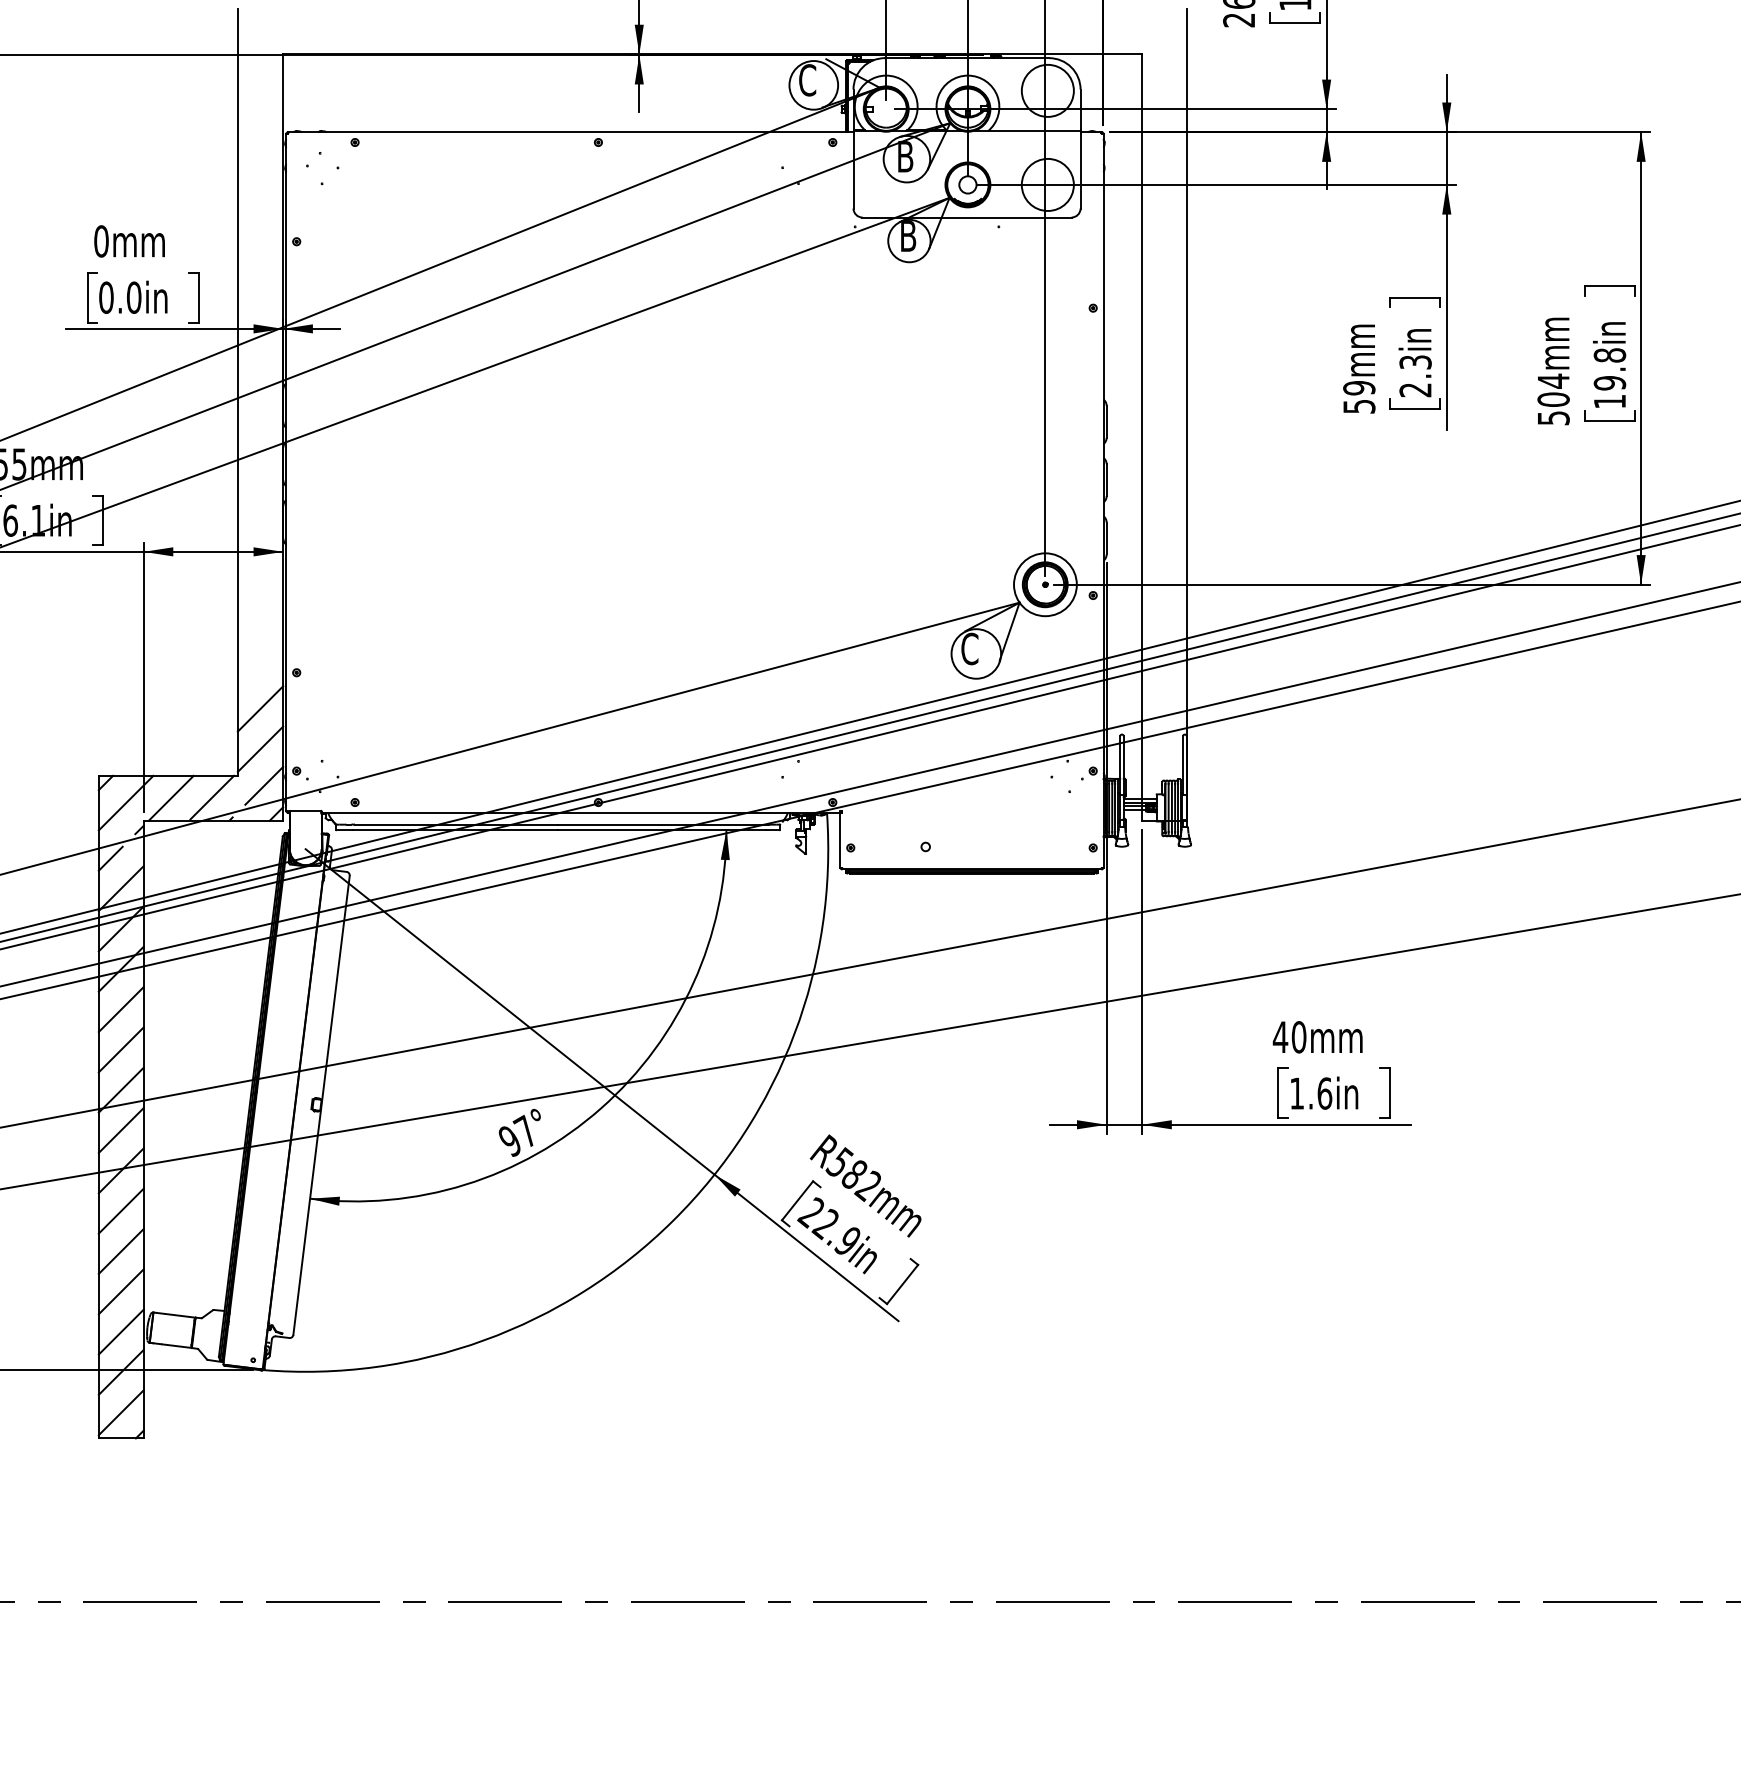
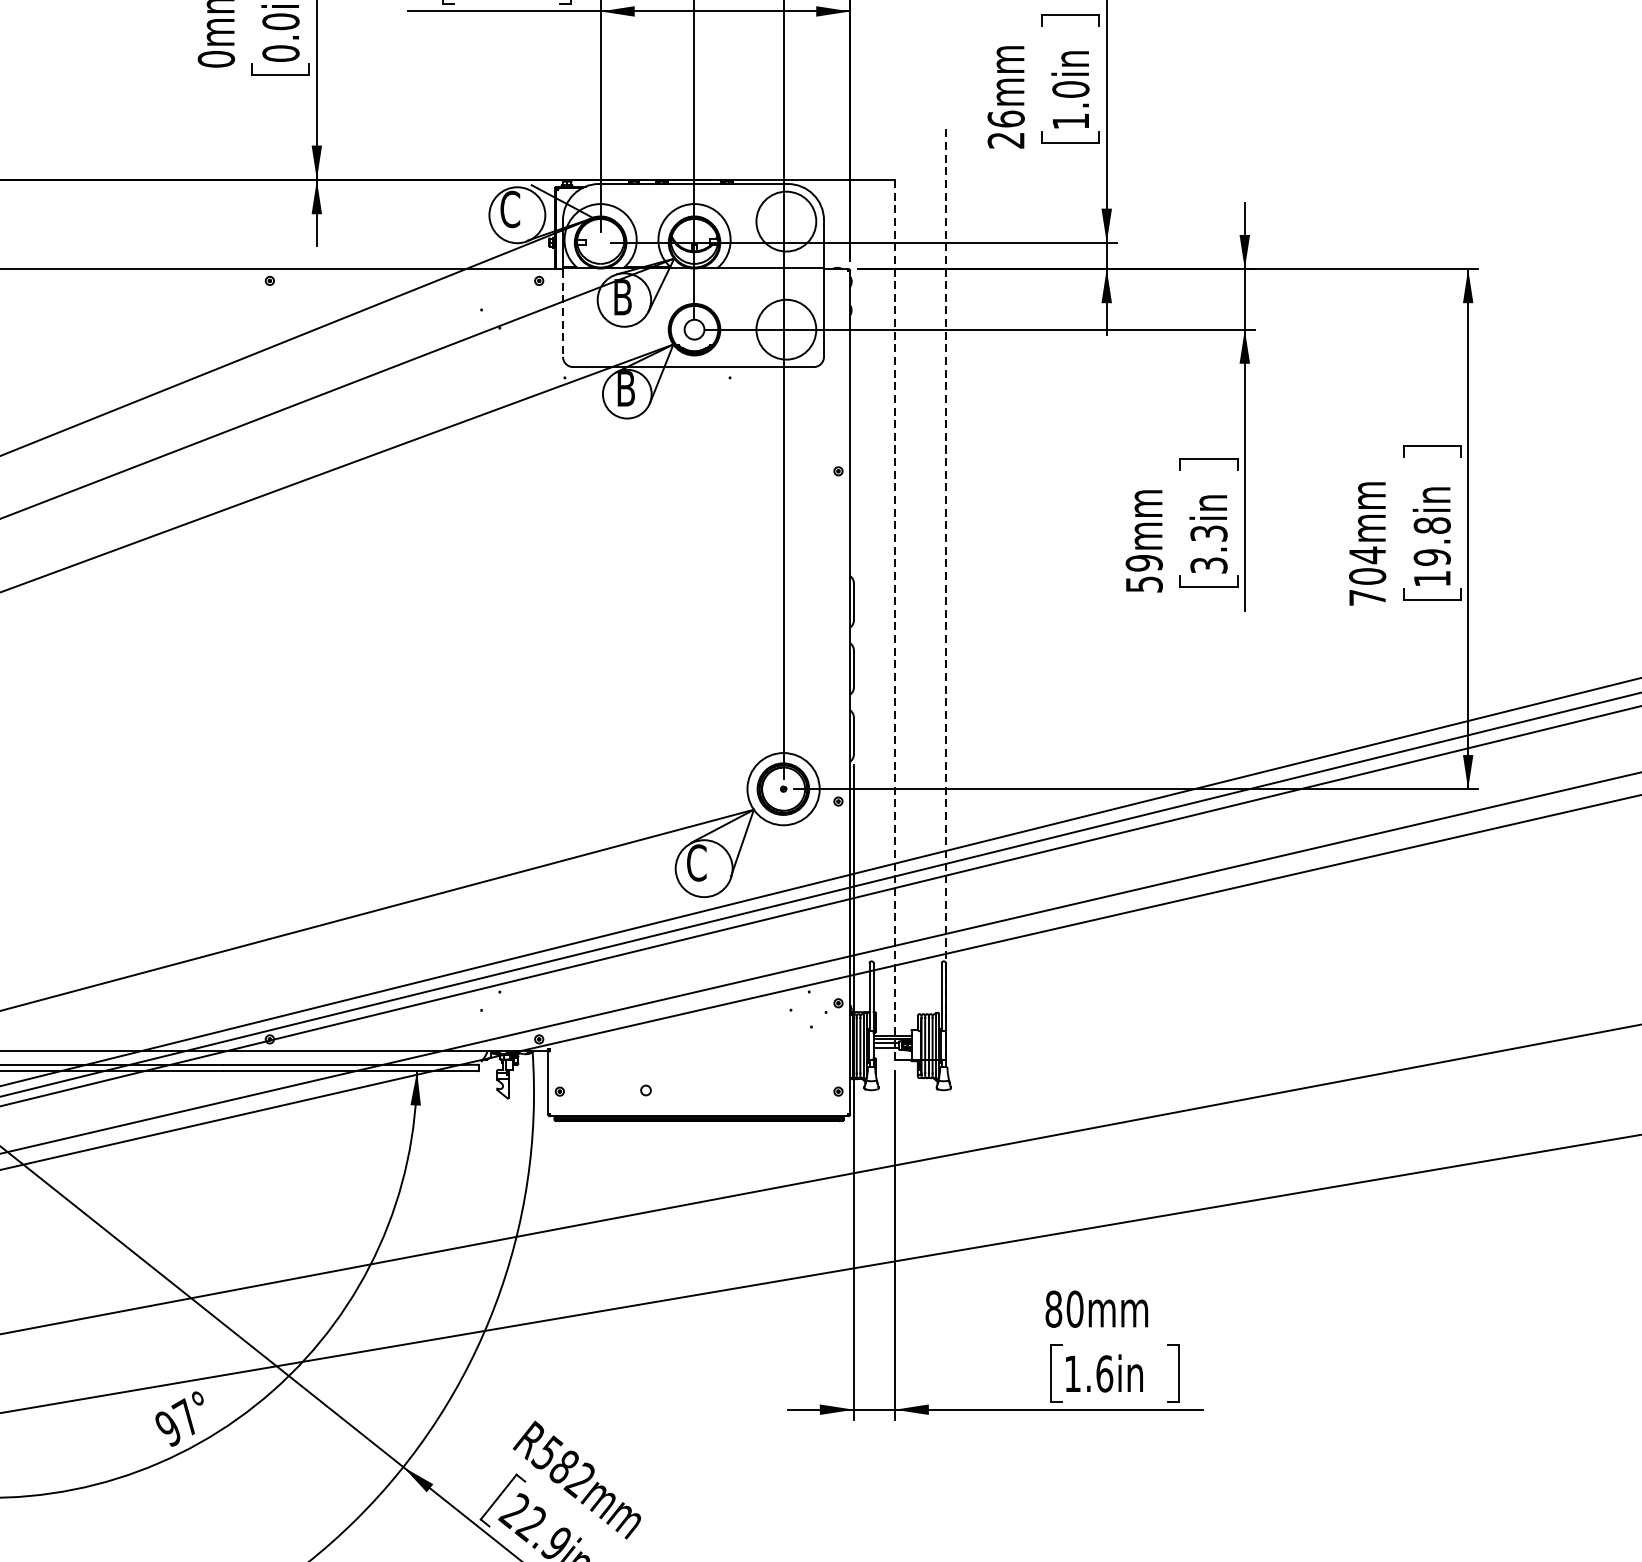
line: (853, 170) -> (563, 313), solid -> dashed
text: (1415, 390) -> (1208, 565), 2.3in -> 3.3in
line: (1187, 414) -> (946, 593), solid -> dashed
text: (1553, 418) -> (1367, 598), 504mm -> 704mm
line: (1142, 437) -> (895, 619), solid -> dashed
text: (1280, 1037) -> (1053, 1309), 40mm -> 80mm

